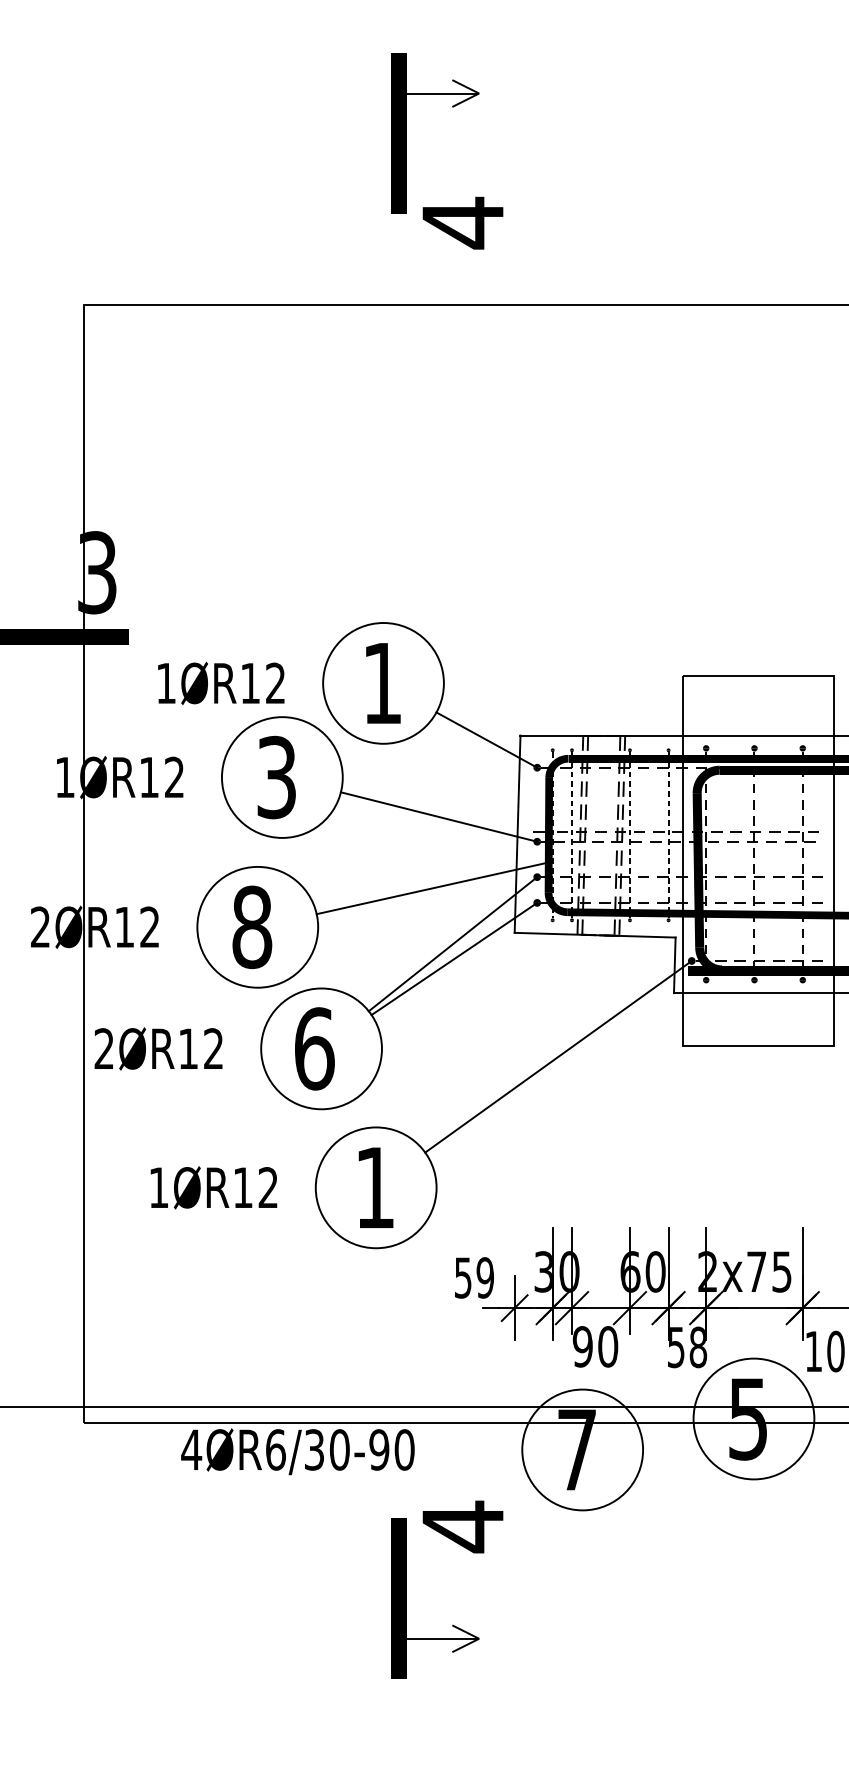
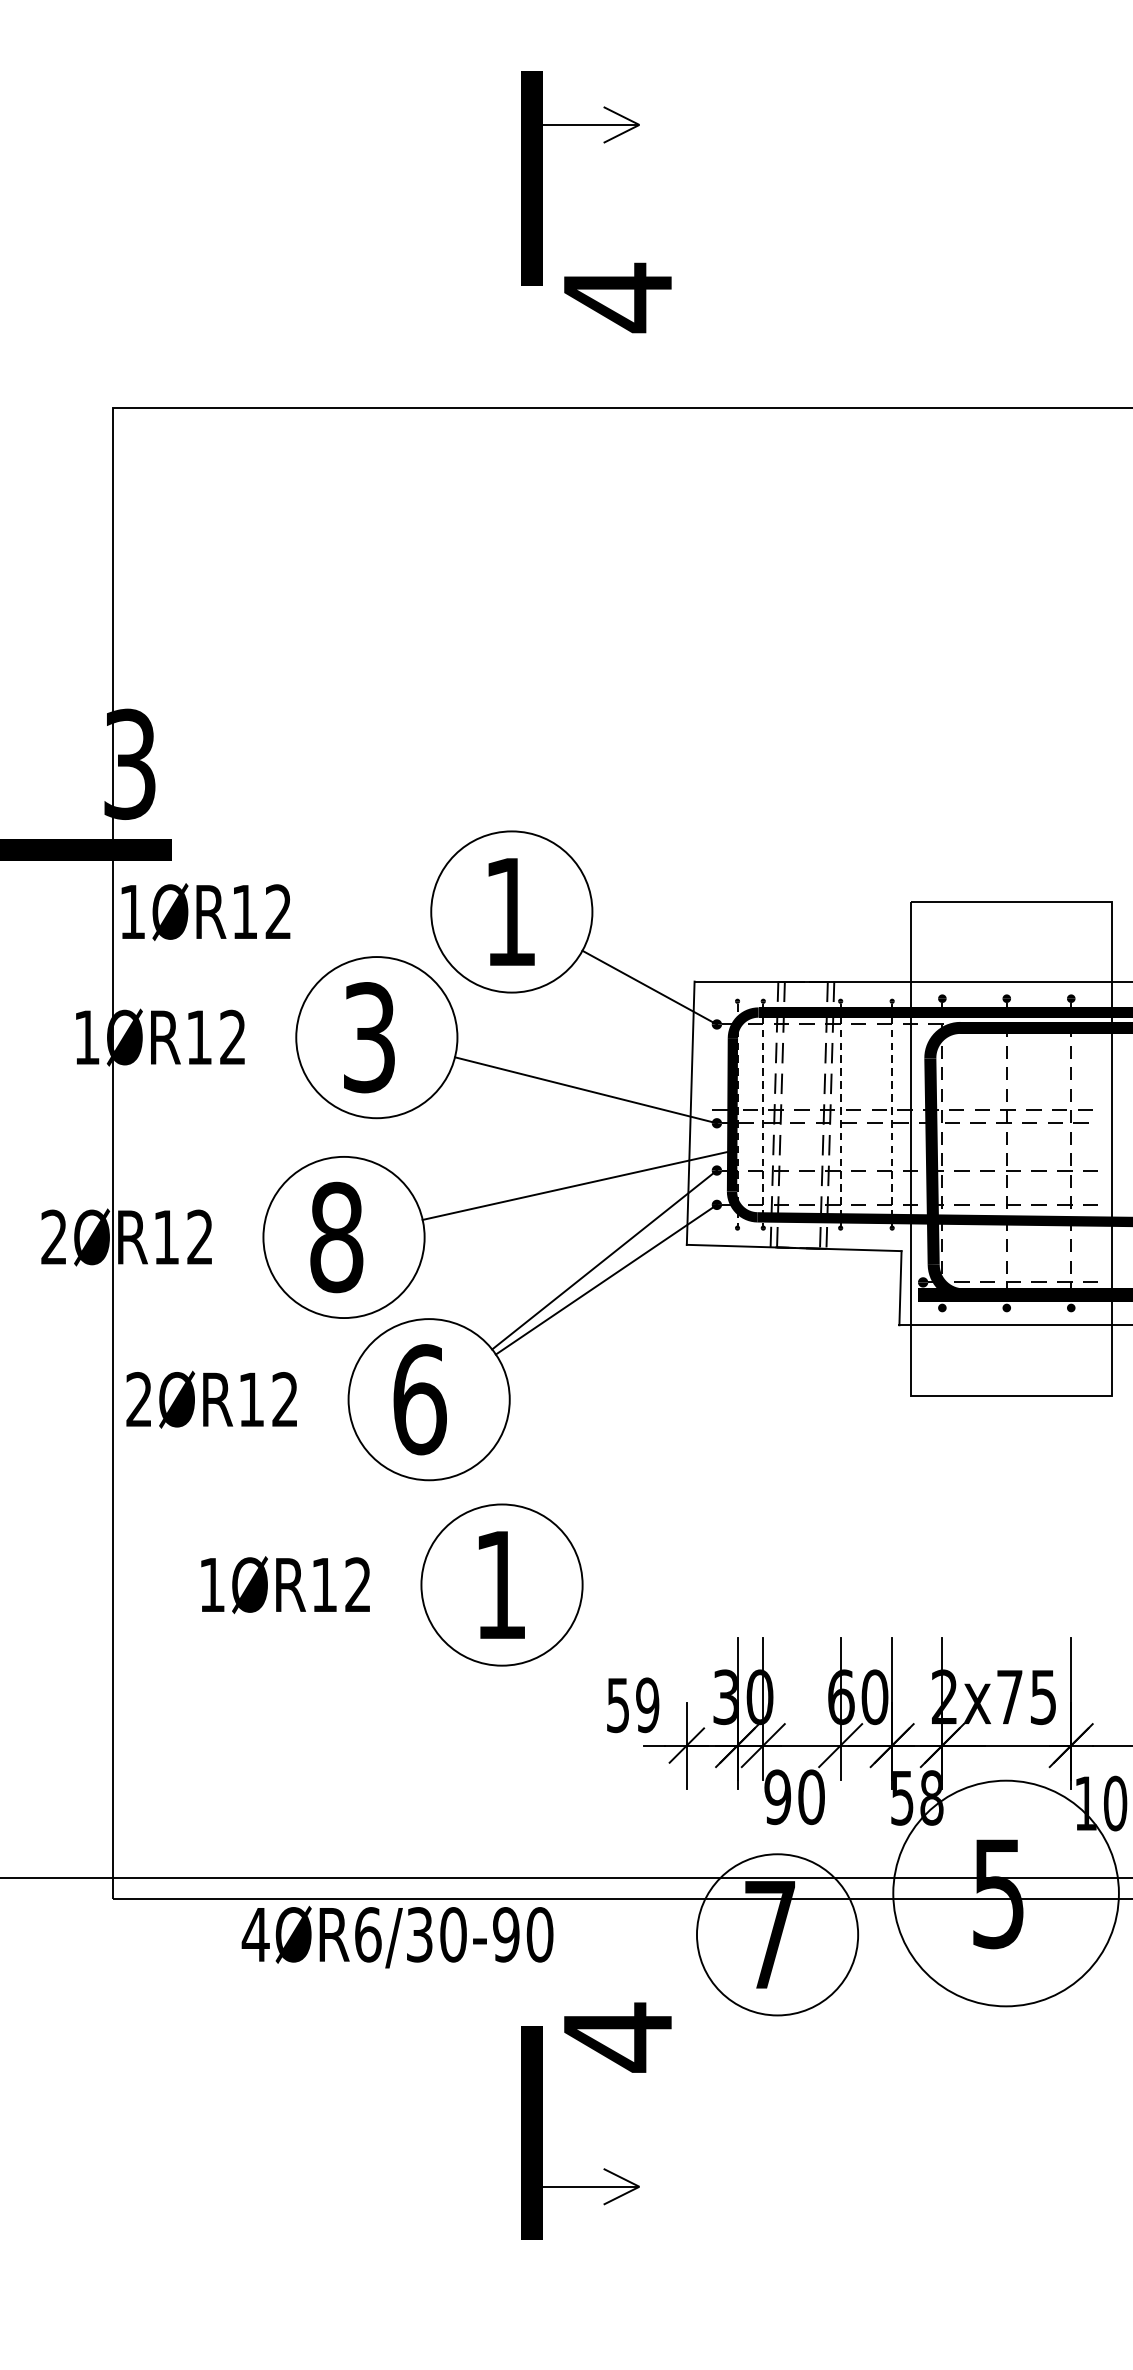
text: (221, 682) -> (206, 910), moved
line: (558, 1056) -> (745, 1409), removed
circle: (753, 1418) -> (1005, 1892), size x1.4

